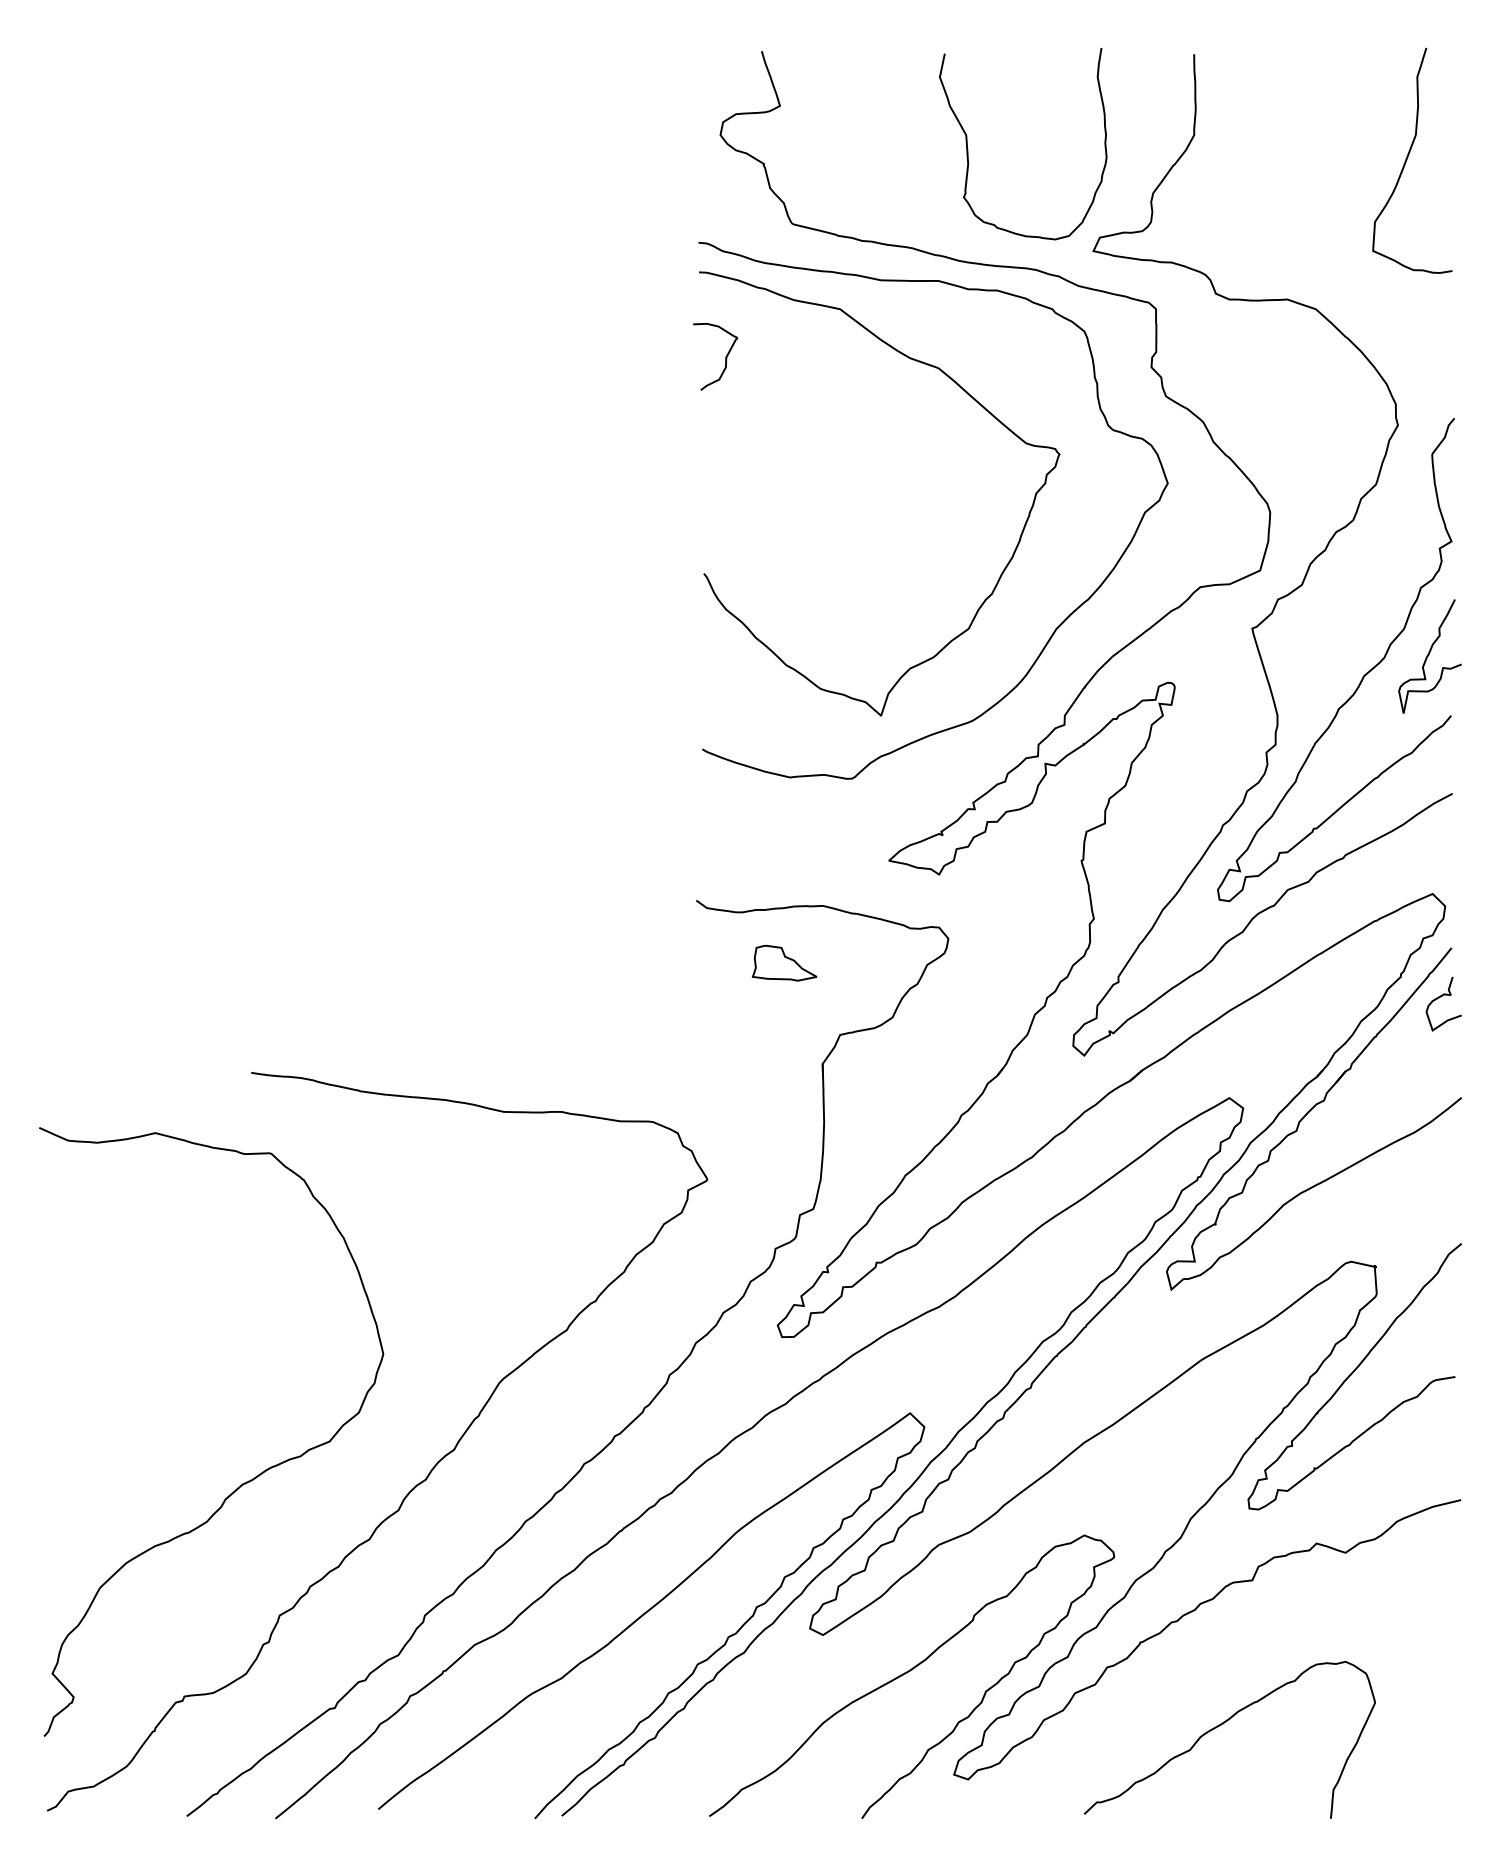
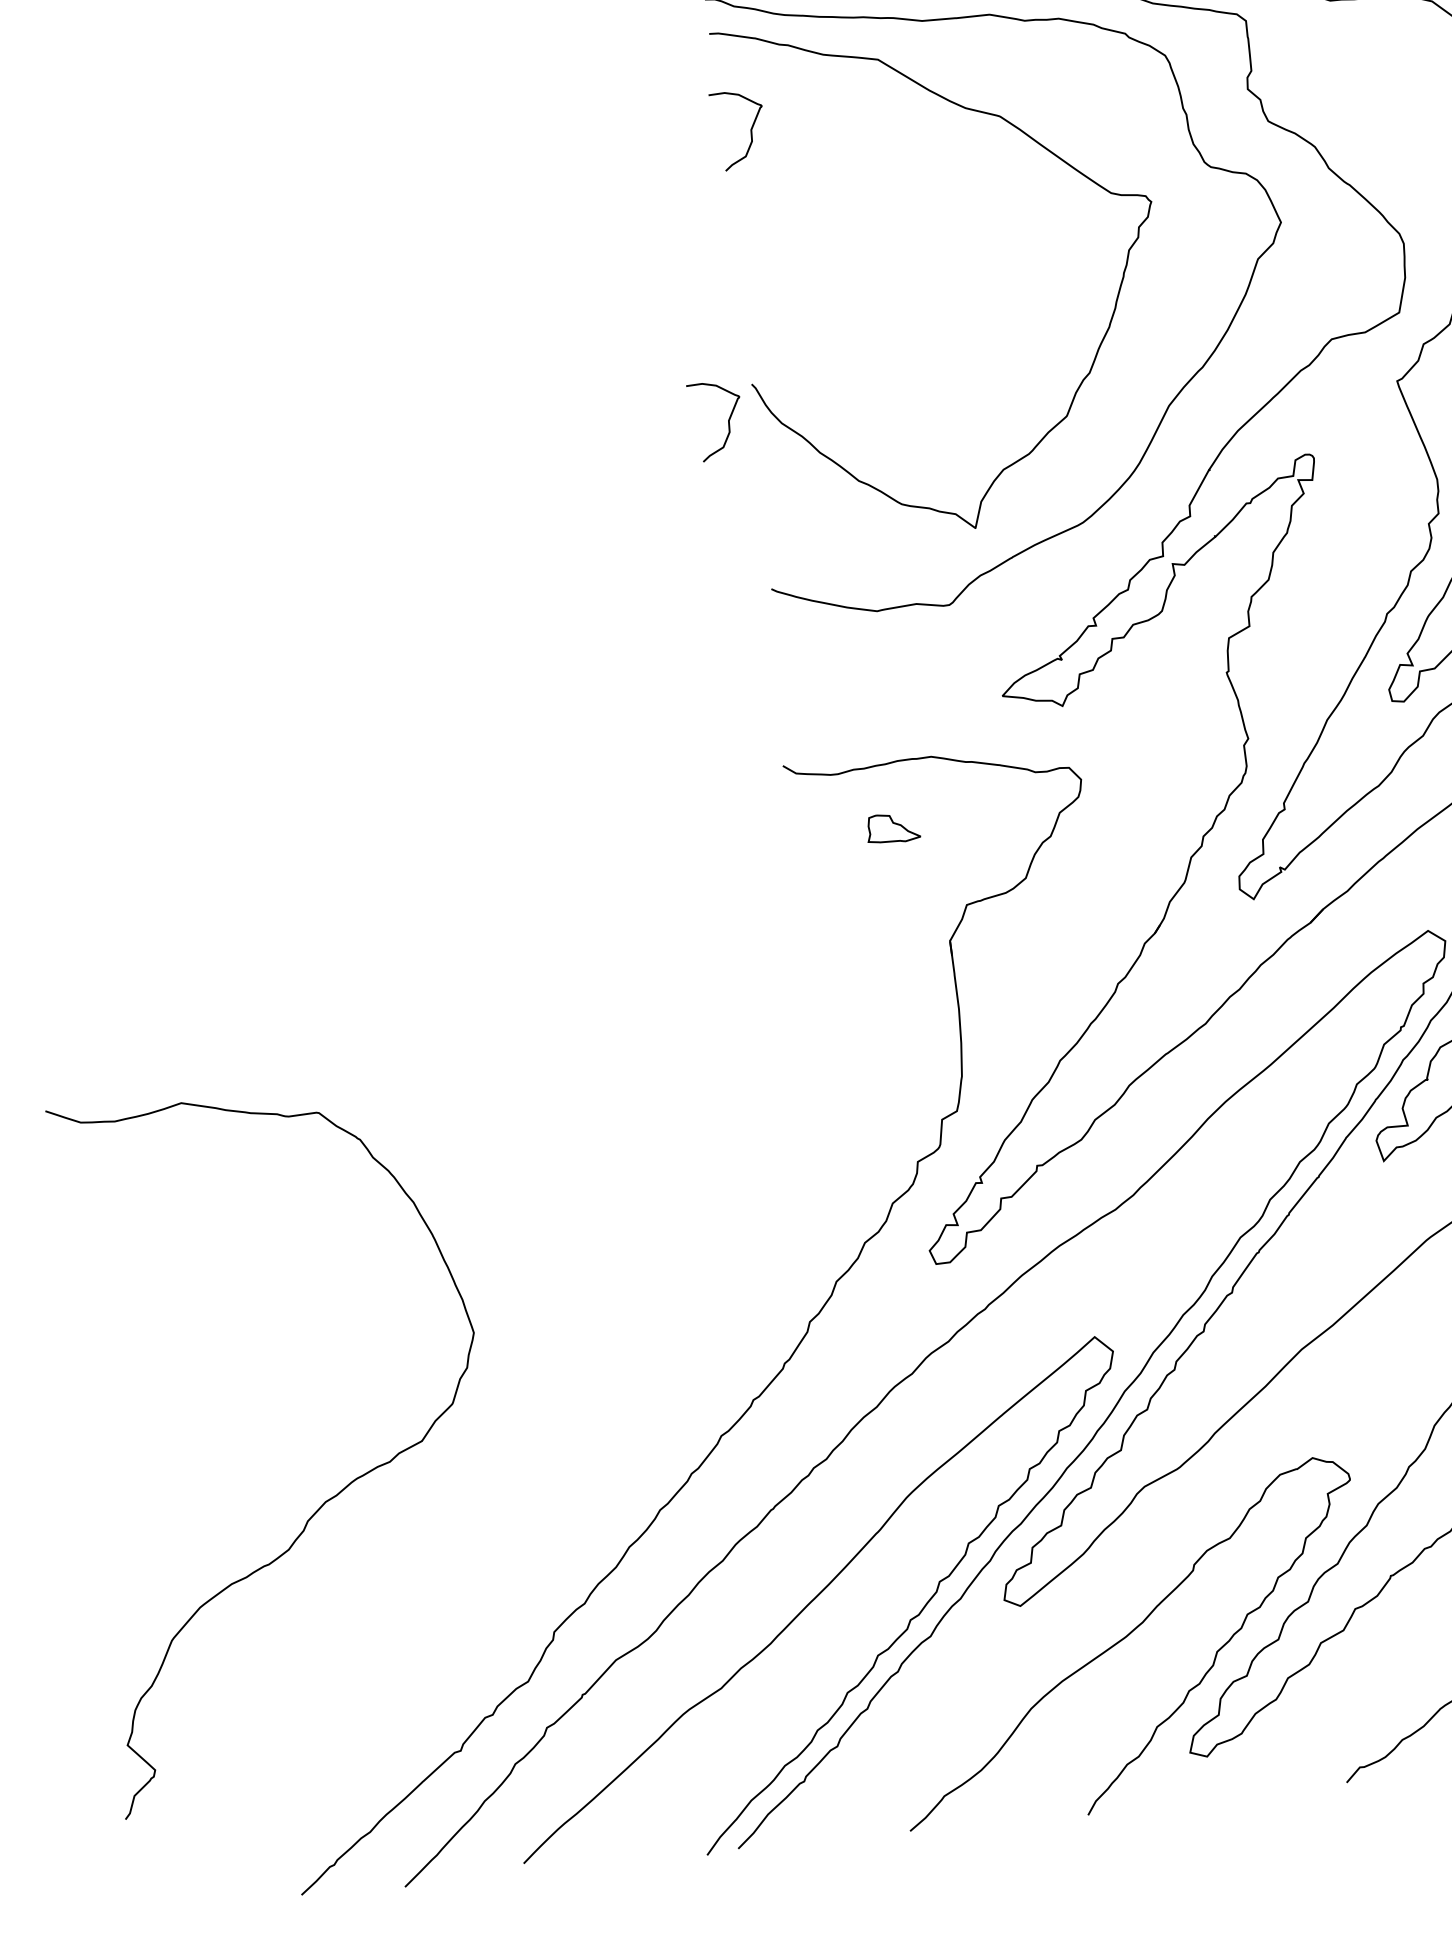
curve: (680, 601) -> (727, 419), added
part: (784, 962) -> (893, 827), size x0.7
curve: (416, 1484) -> (528, 1480), removed

